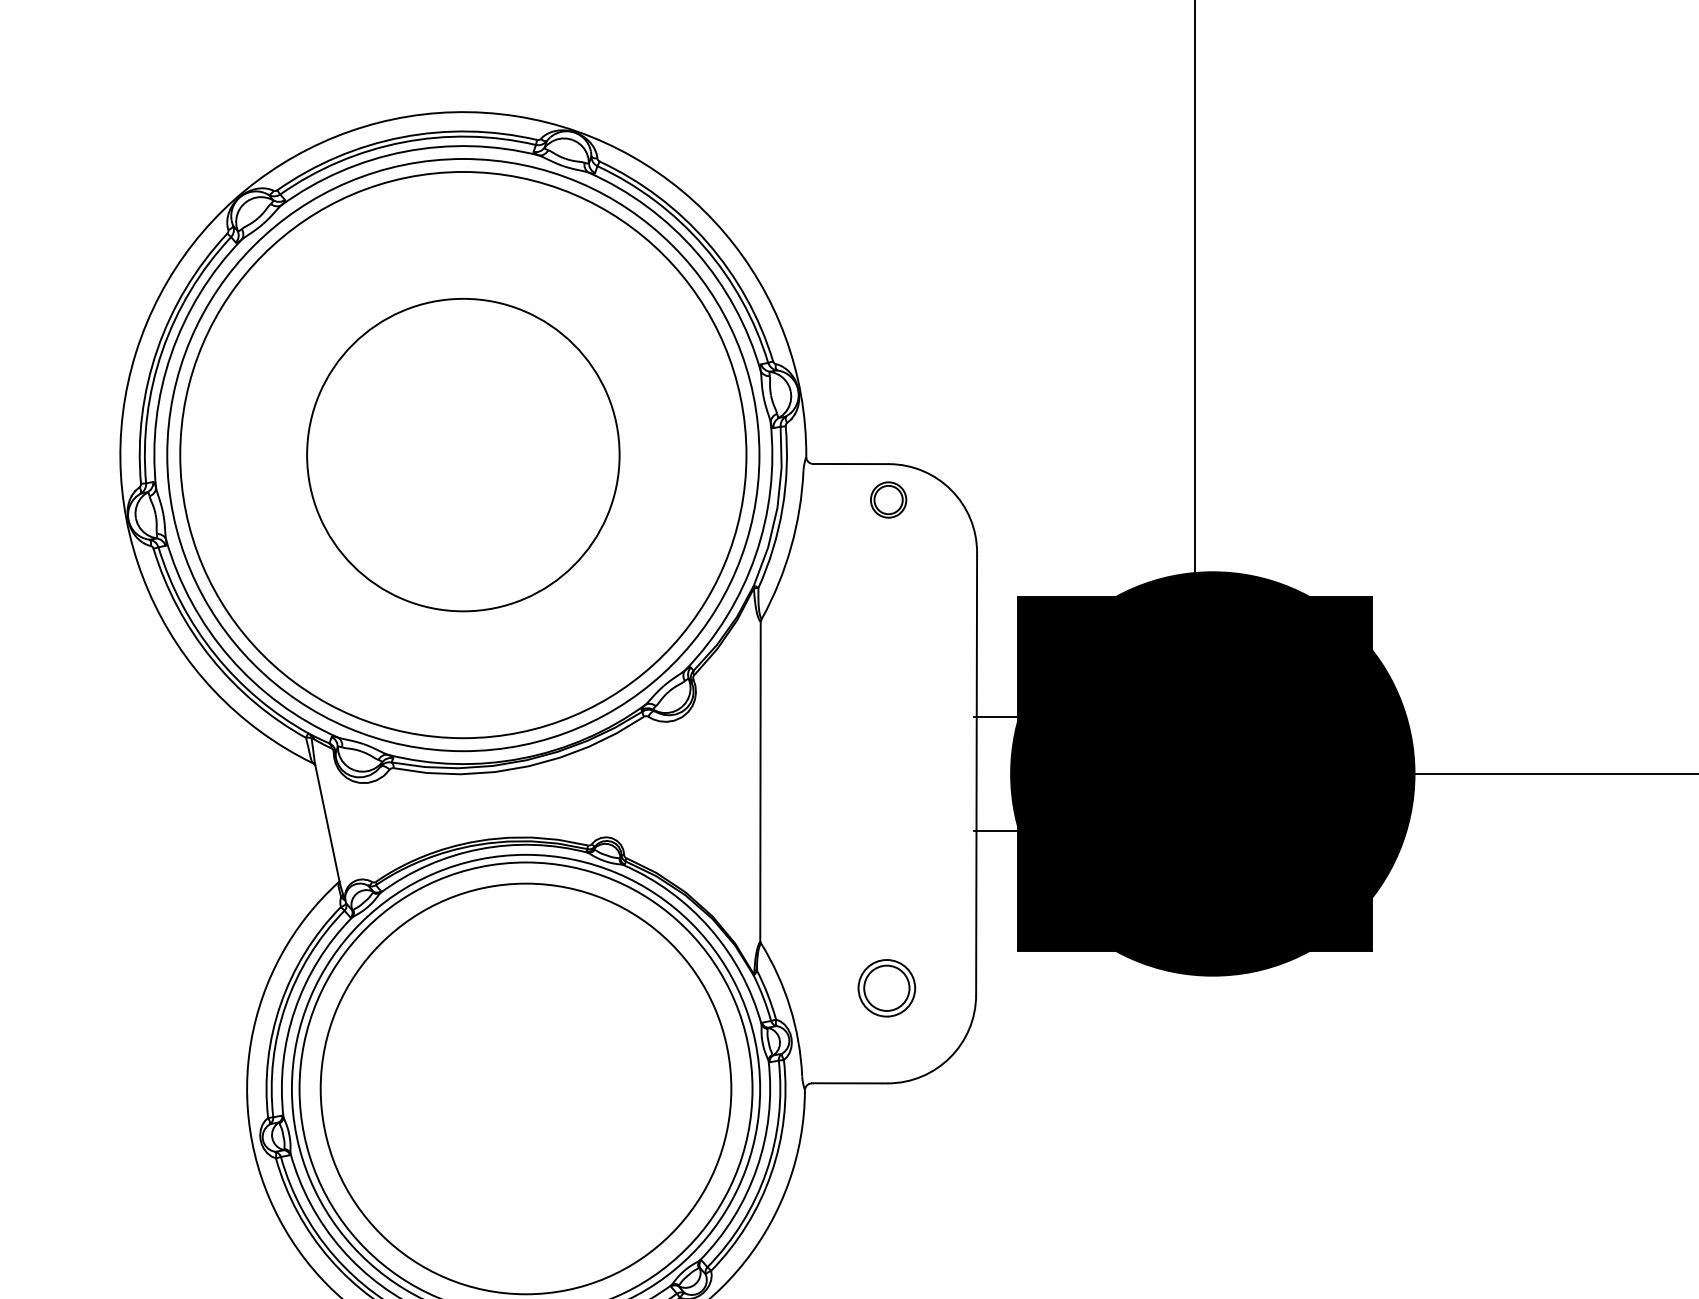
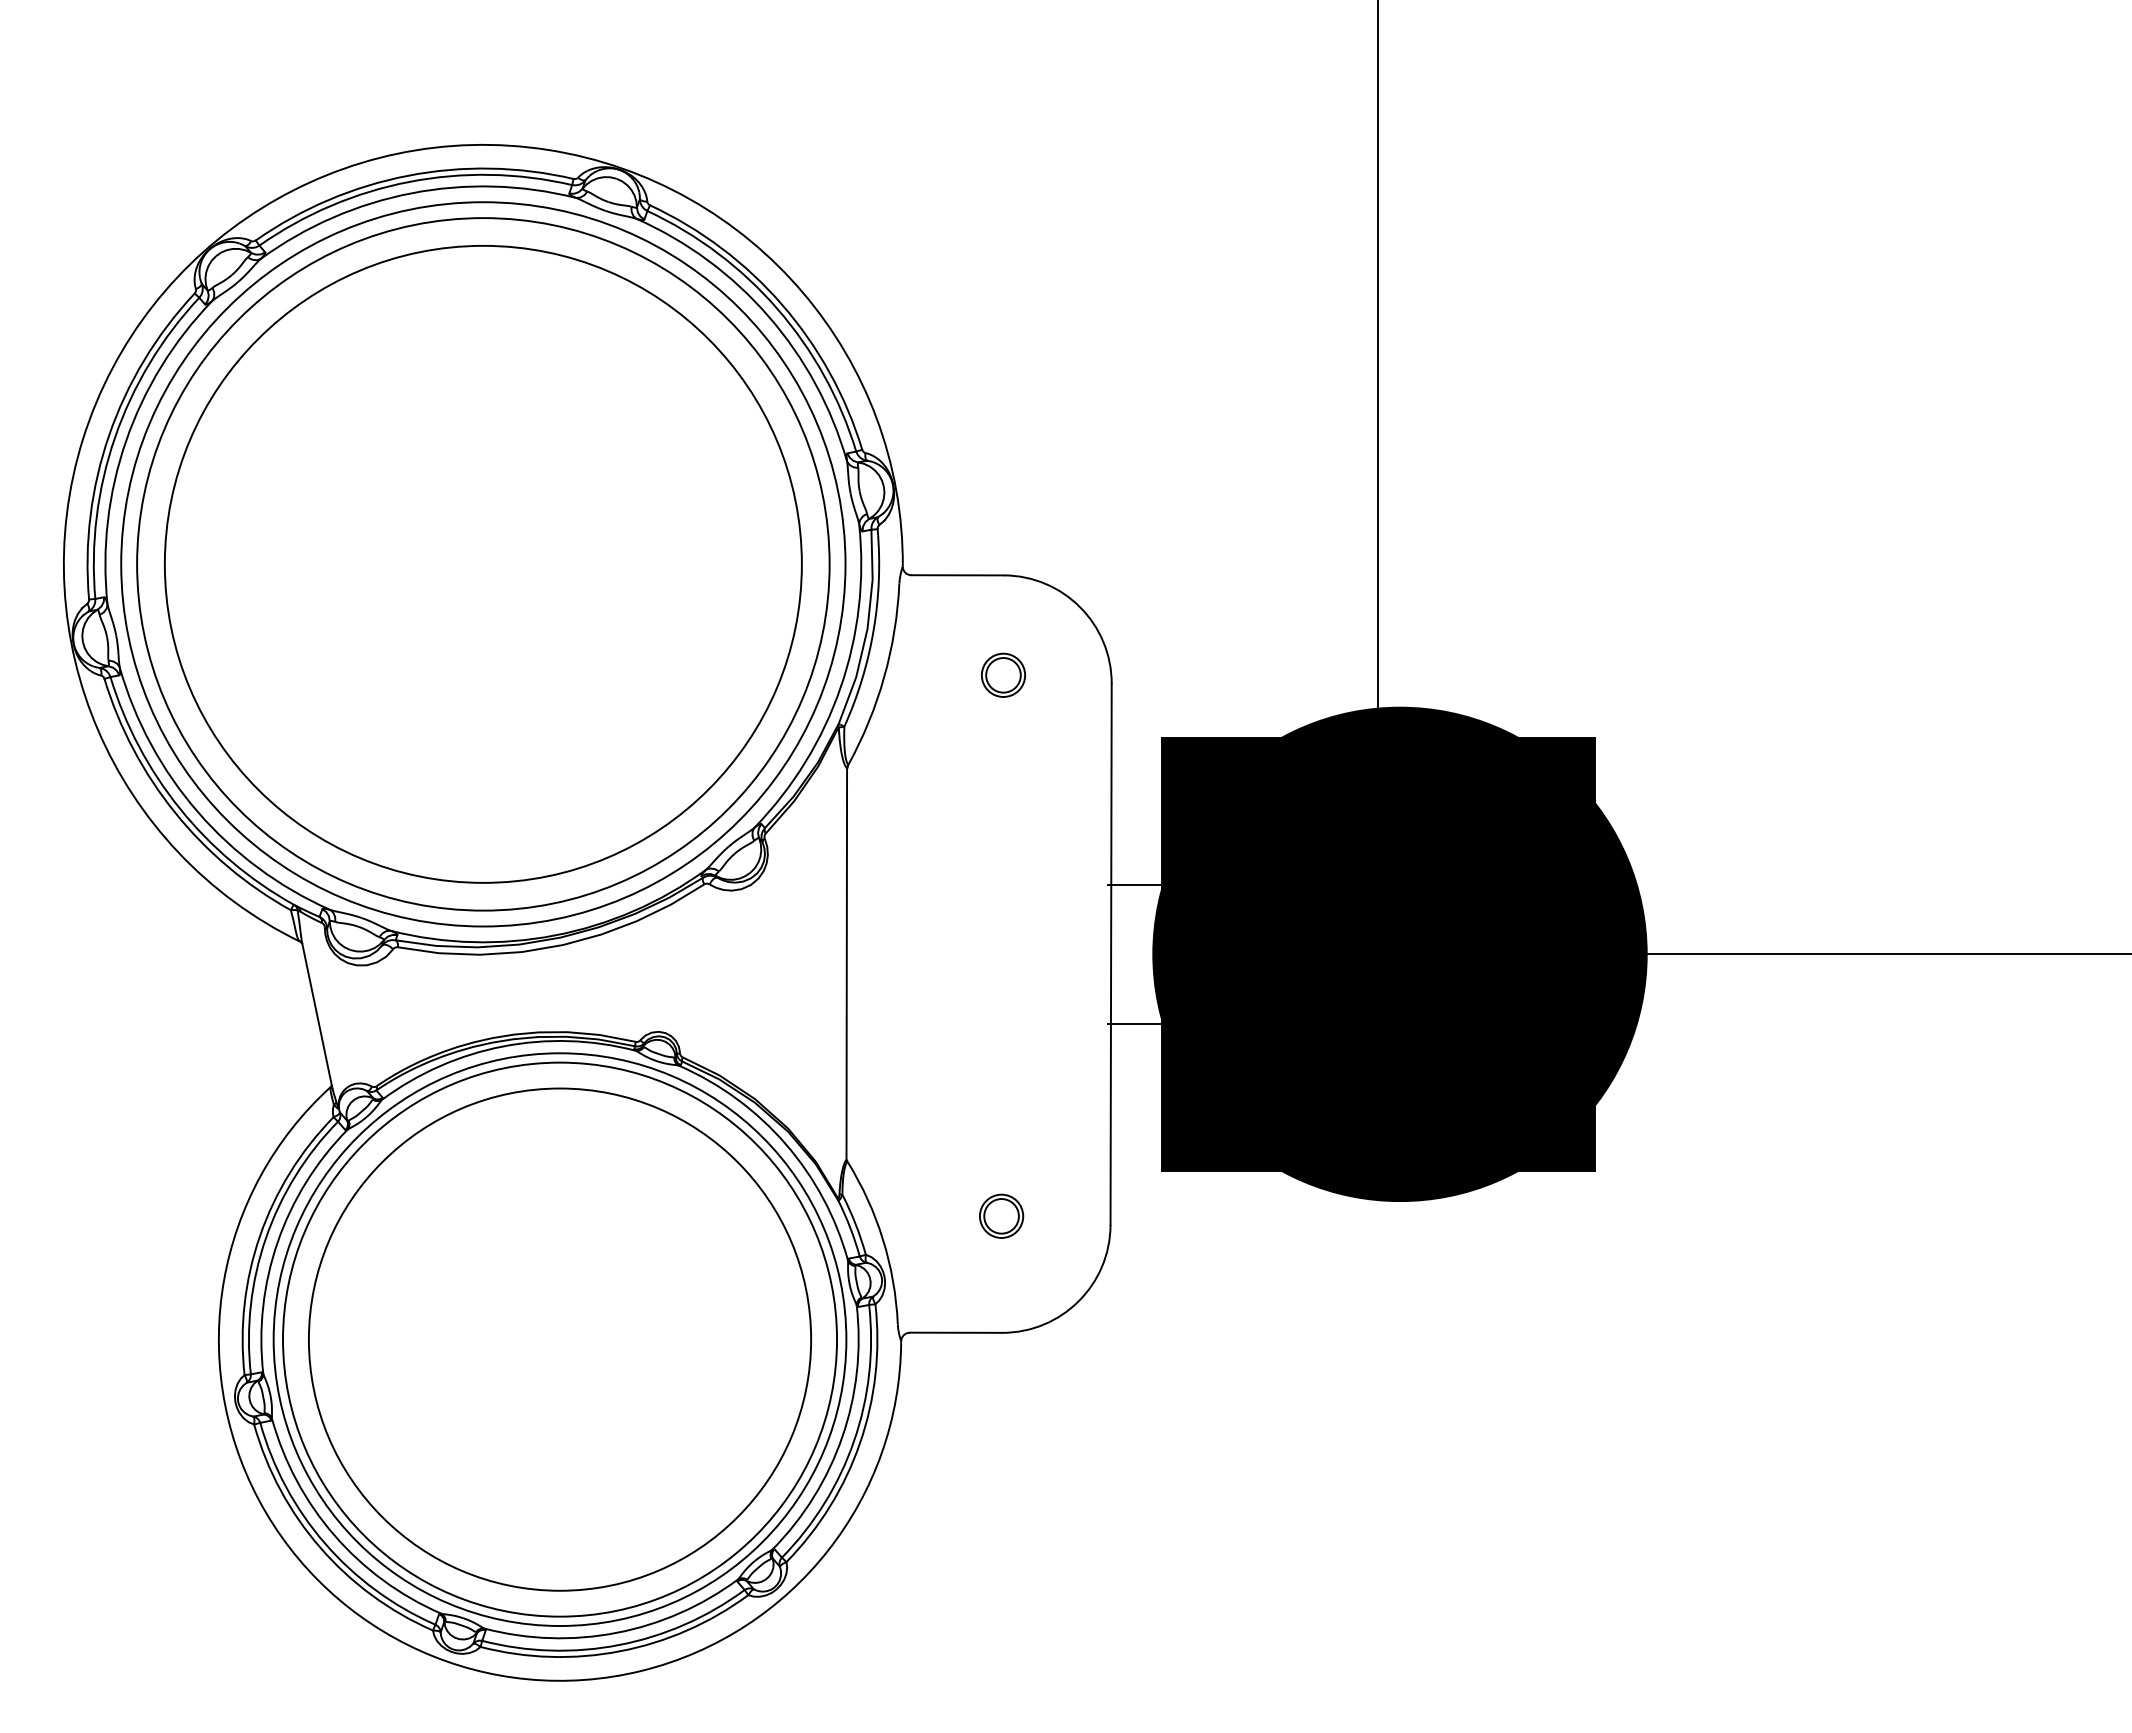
circle: (462, 454) -> (482, 563), size x1.67
part: (888, 499) -> (1003, 674), moved
part: (886, 987) -> (1001, 1215), size x0.62

